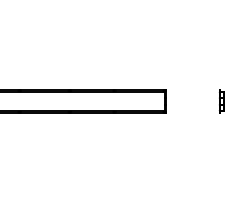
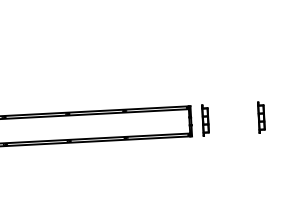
part: (177, 101) -> (205, 120), added

